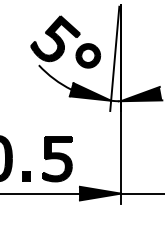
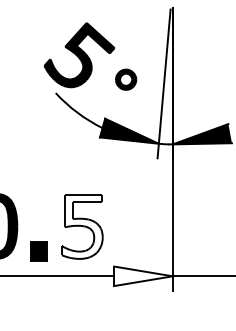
part: (87, 55) -> (125, 79), size x0.6
fill: (57, 158) -> (82, 226), removed
part: (26, 176) -> (38, 251), size x1.6
fill: (99, 193) -> (142, 276), removed

